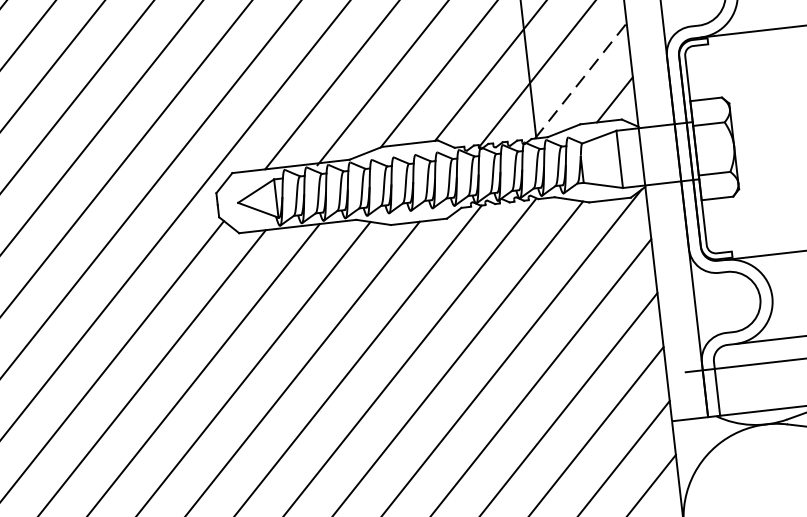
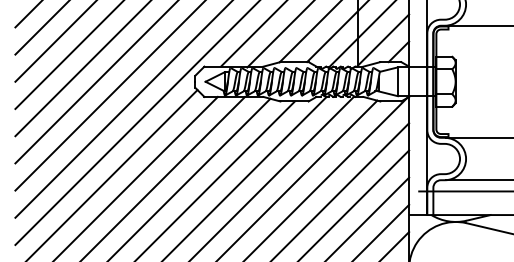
line: (581, 80) -> (383, 40), dashed -> solid

